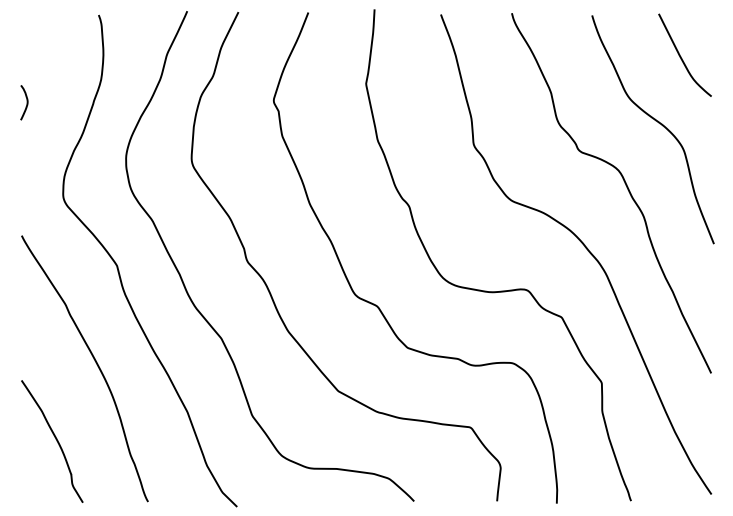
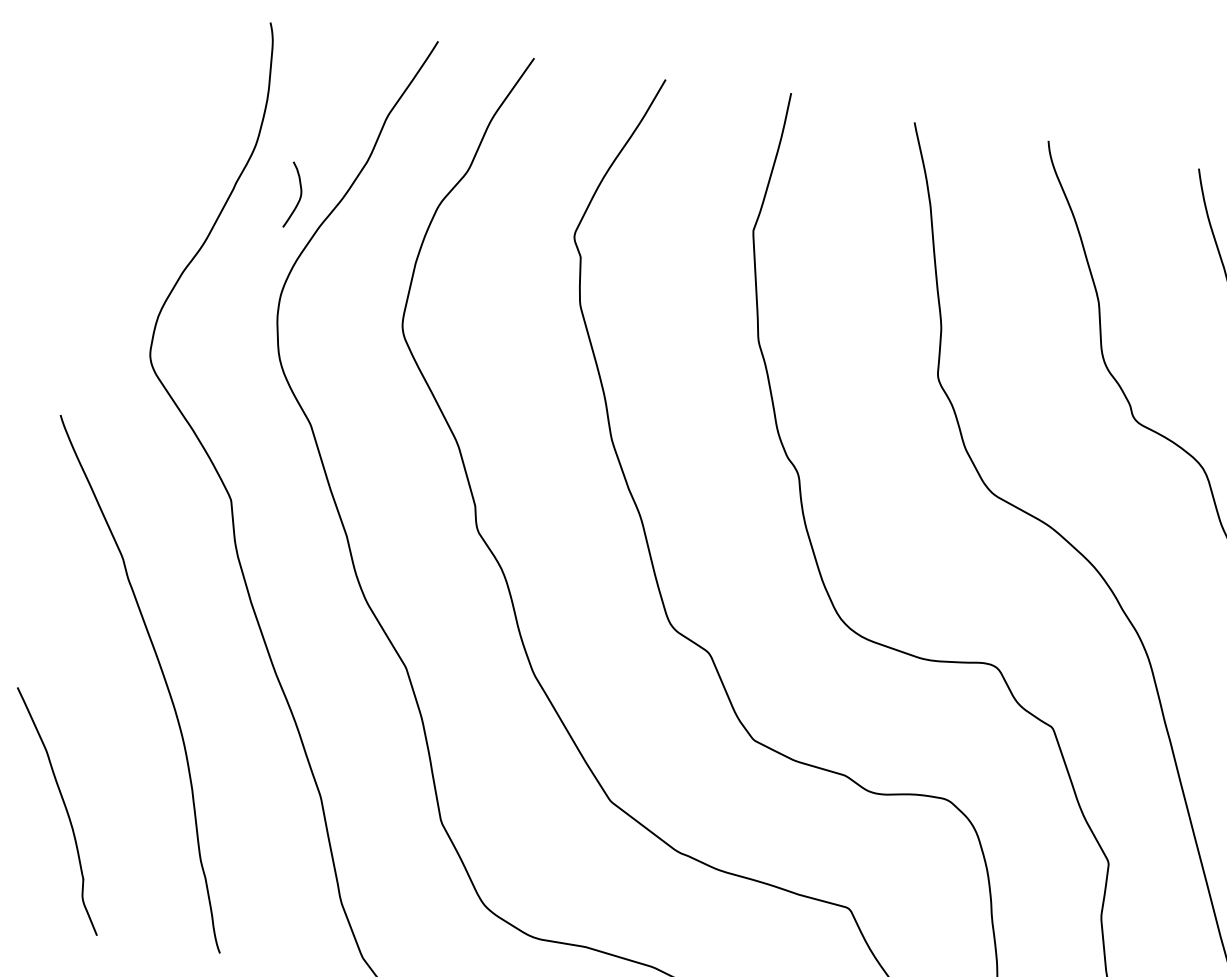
curve: (26, 102) -> (298, 195), moved

